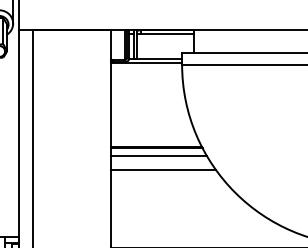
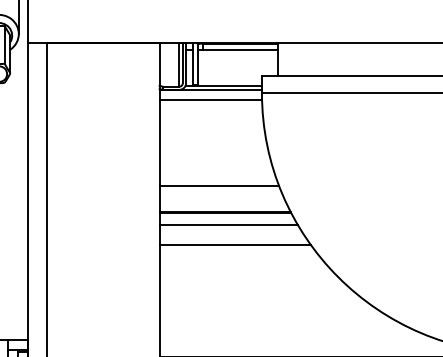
line: (146, 69) -> (210, 100), added
line: (152, 129) -> (219, 186), added

